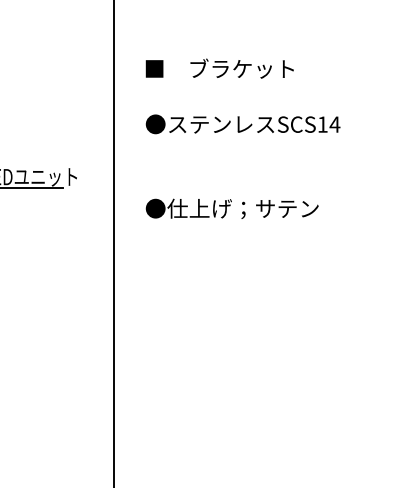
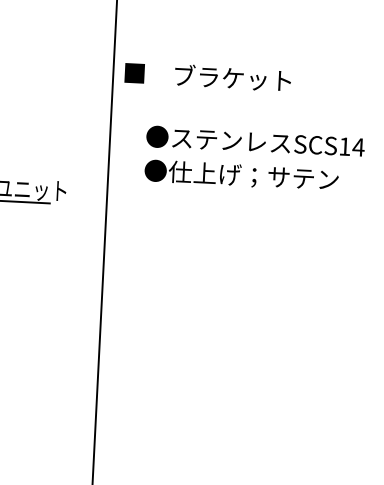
text: (219, 68) -> (207, 76), moved
text: (231, 208) -> (240, 174), moved

